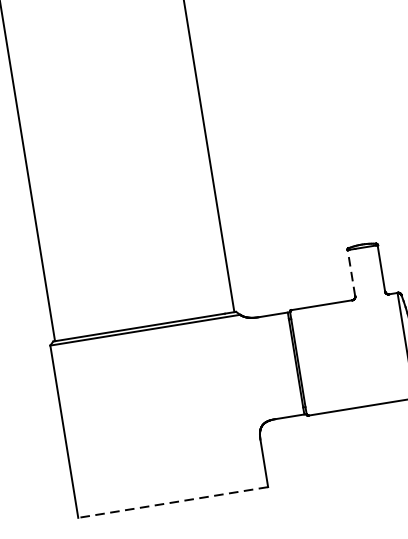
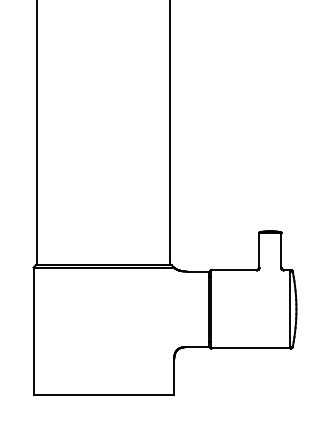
line: (351, 273) -> (259, 250), dashed -> solid
line: (172, 502) -> (103, 395), dashed -> solid

